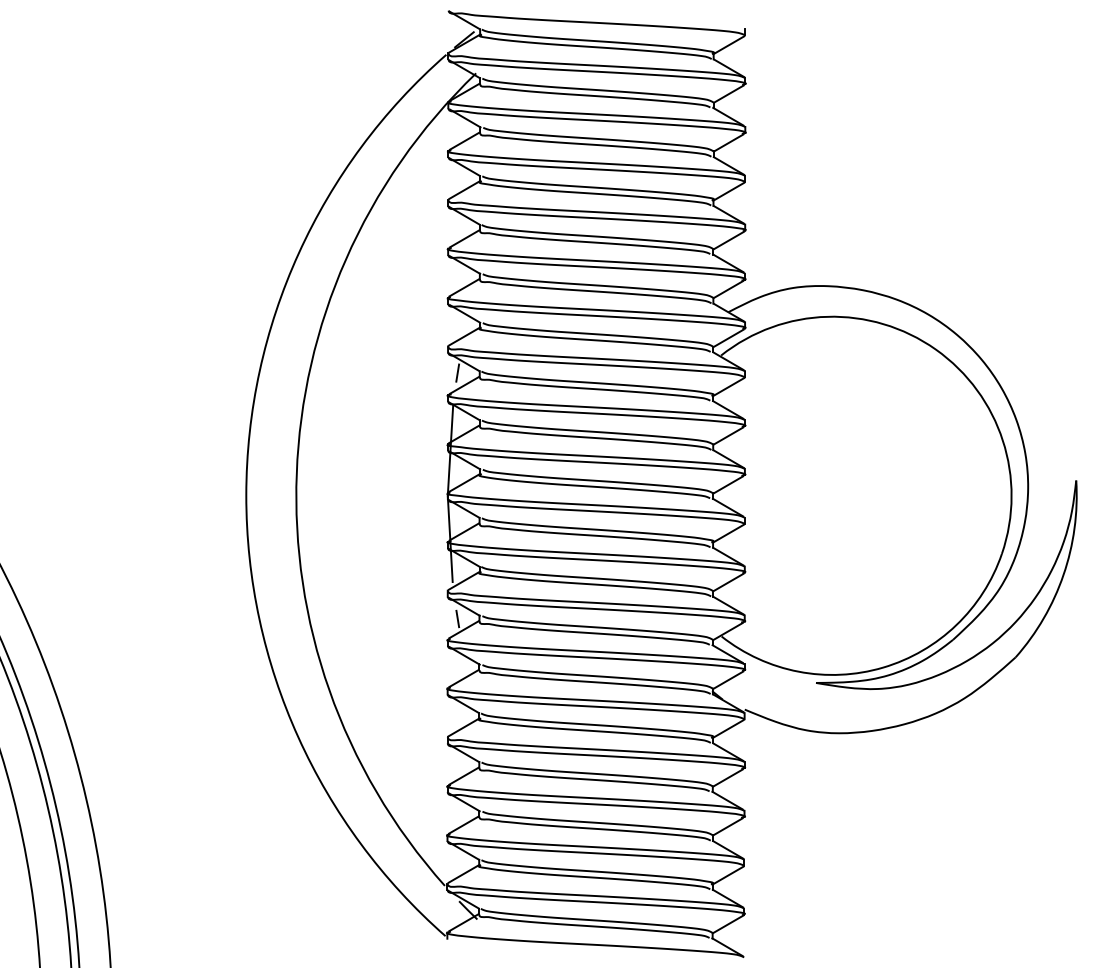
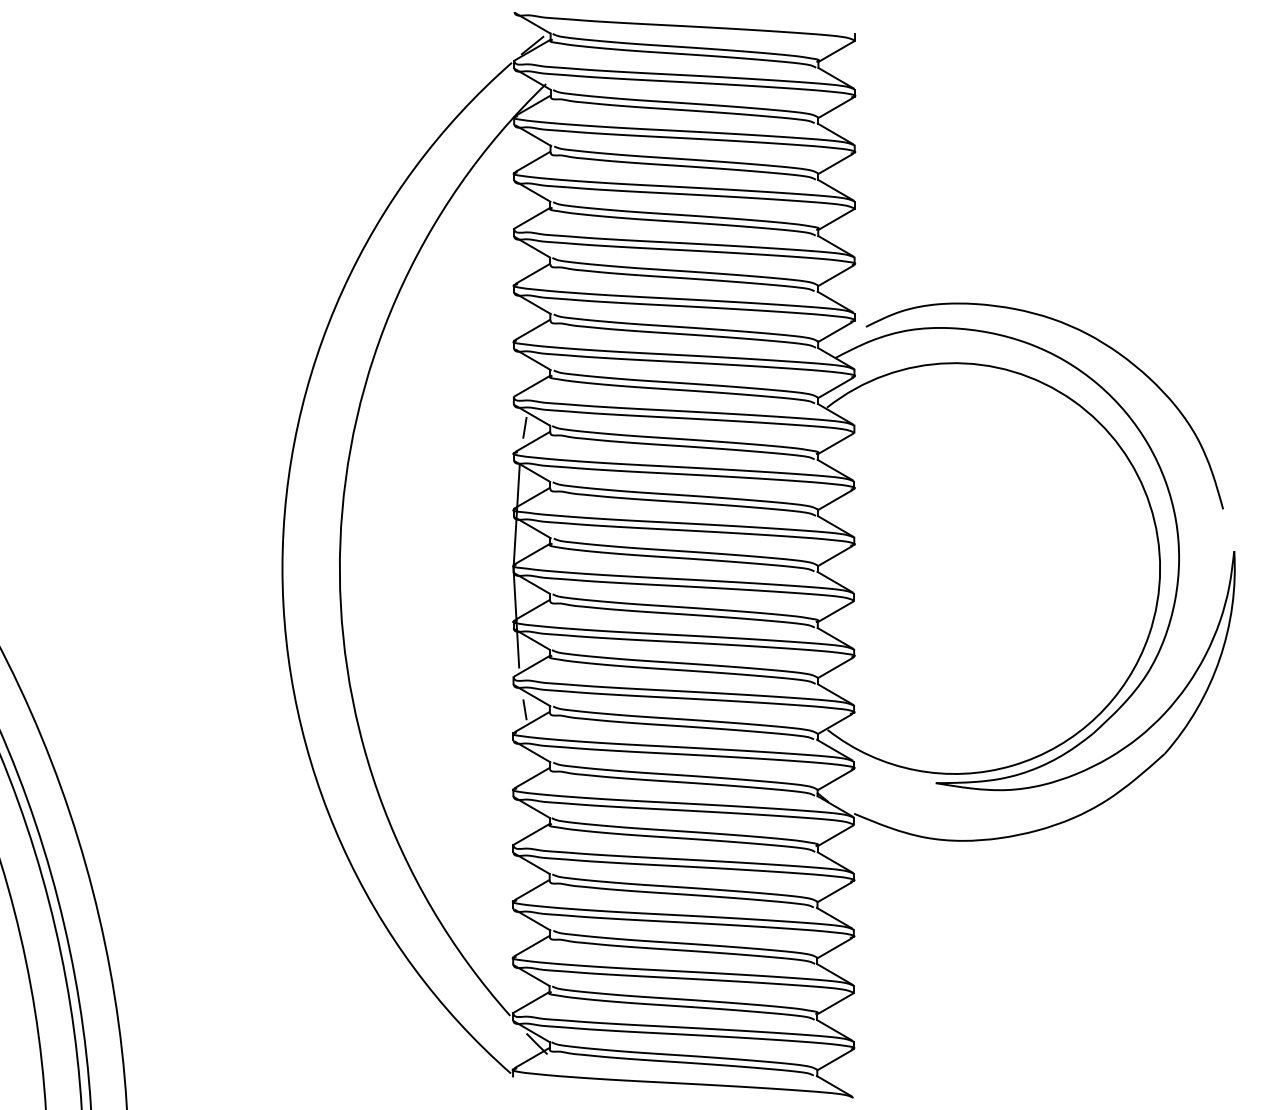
curve: (944, 290) -> (1083, 333), added

